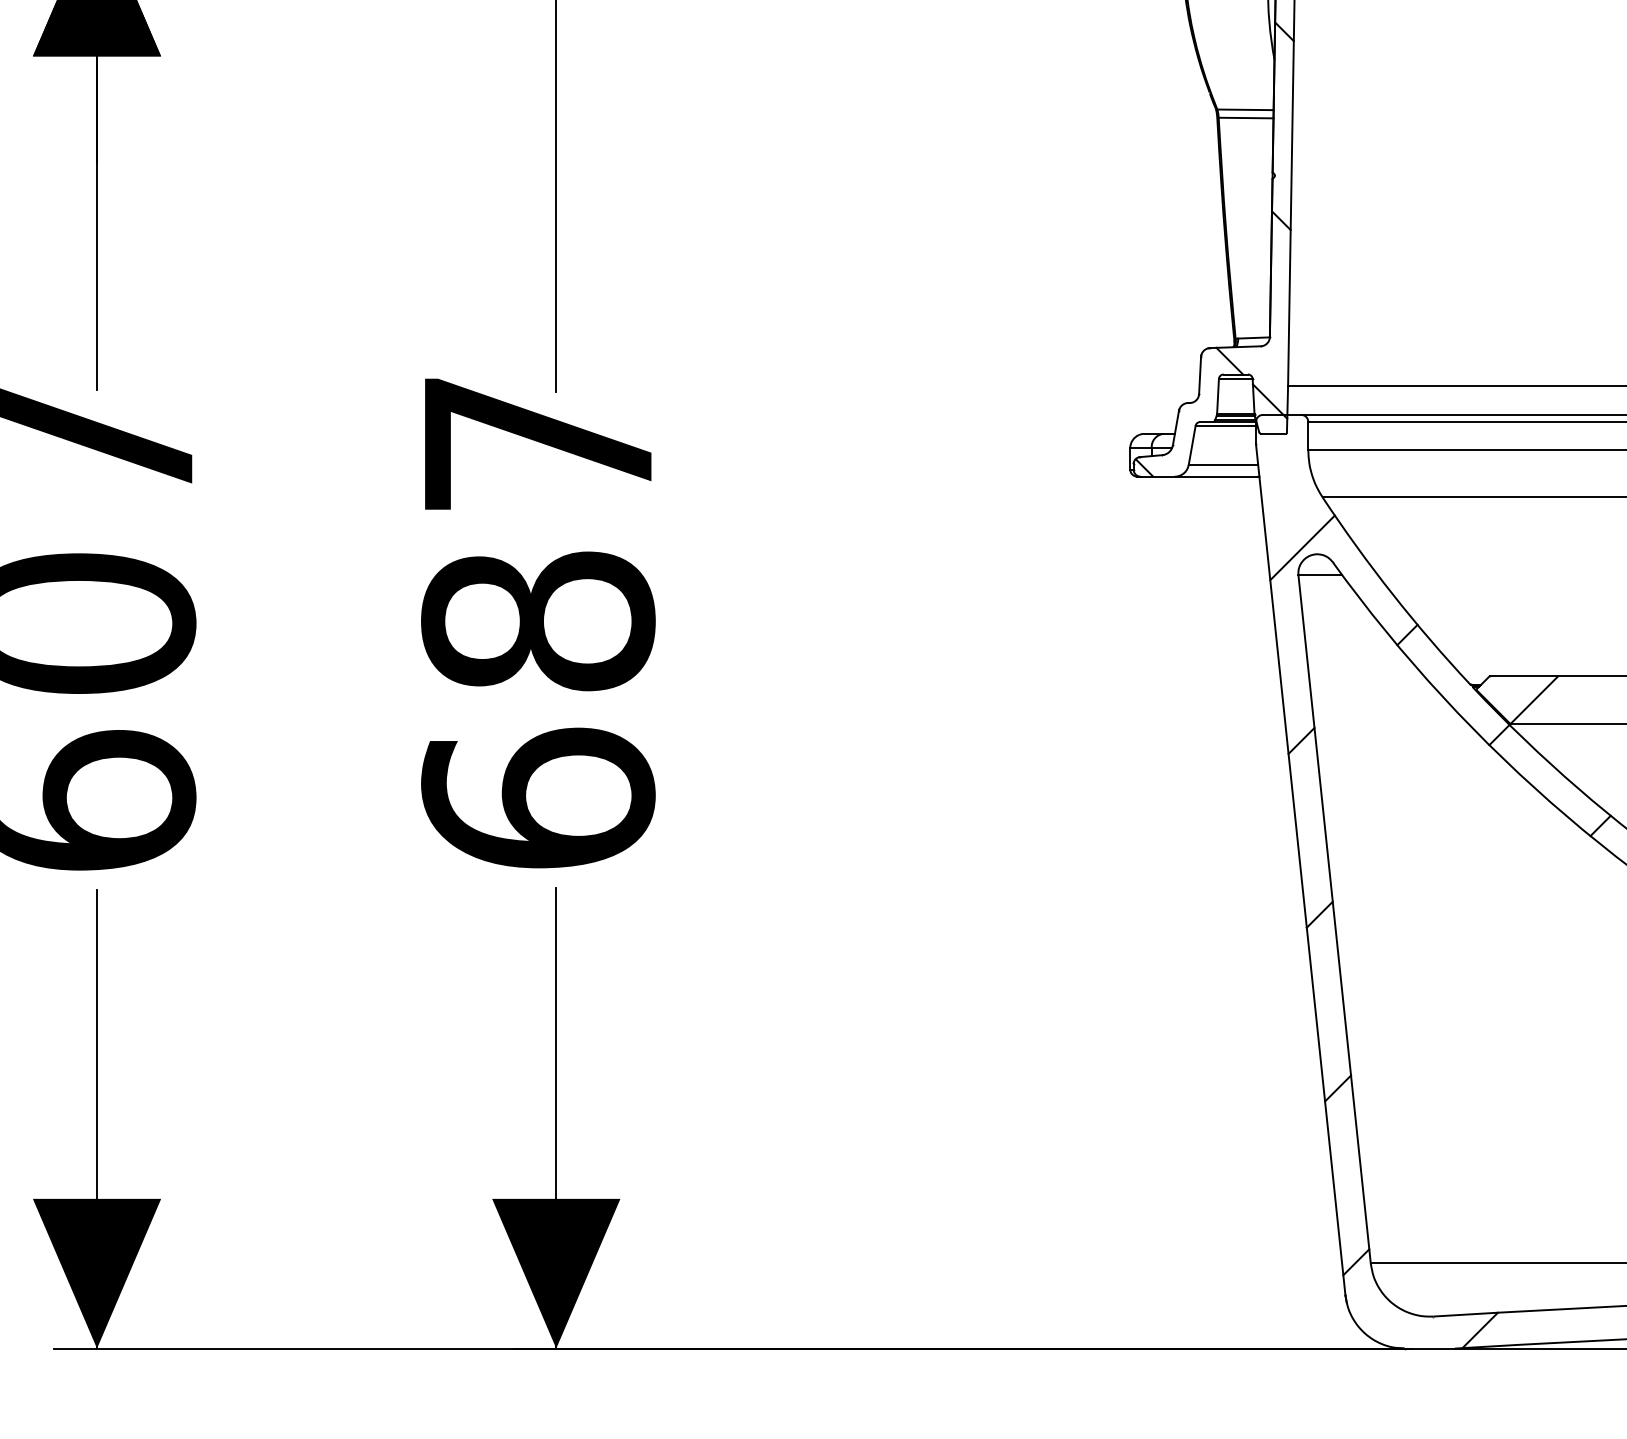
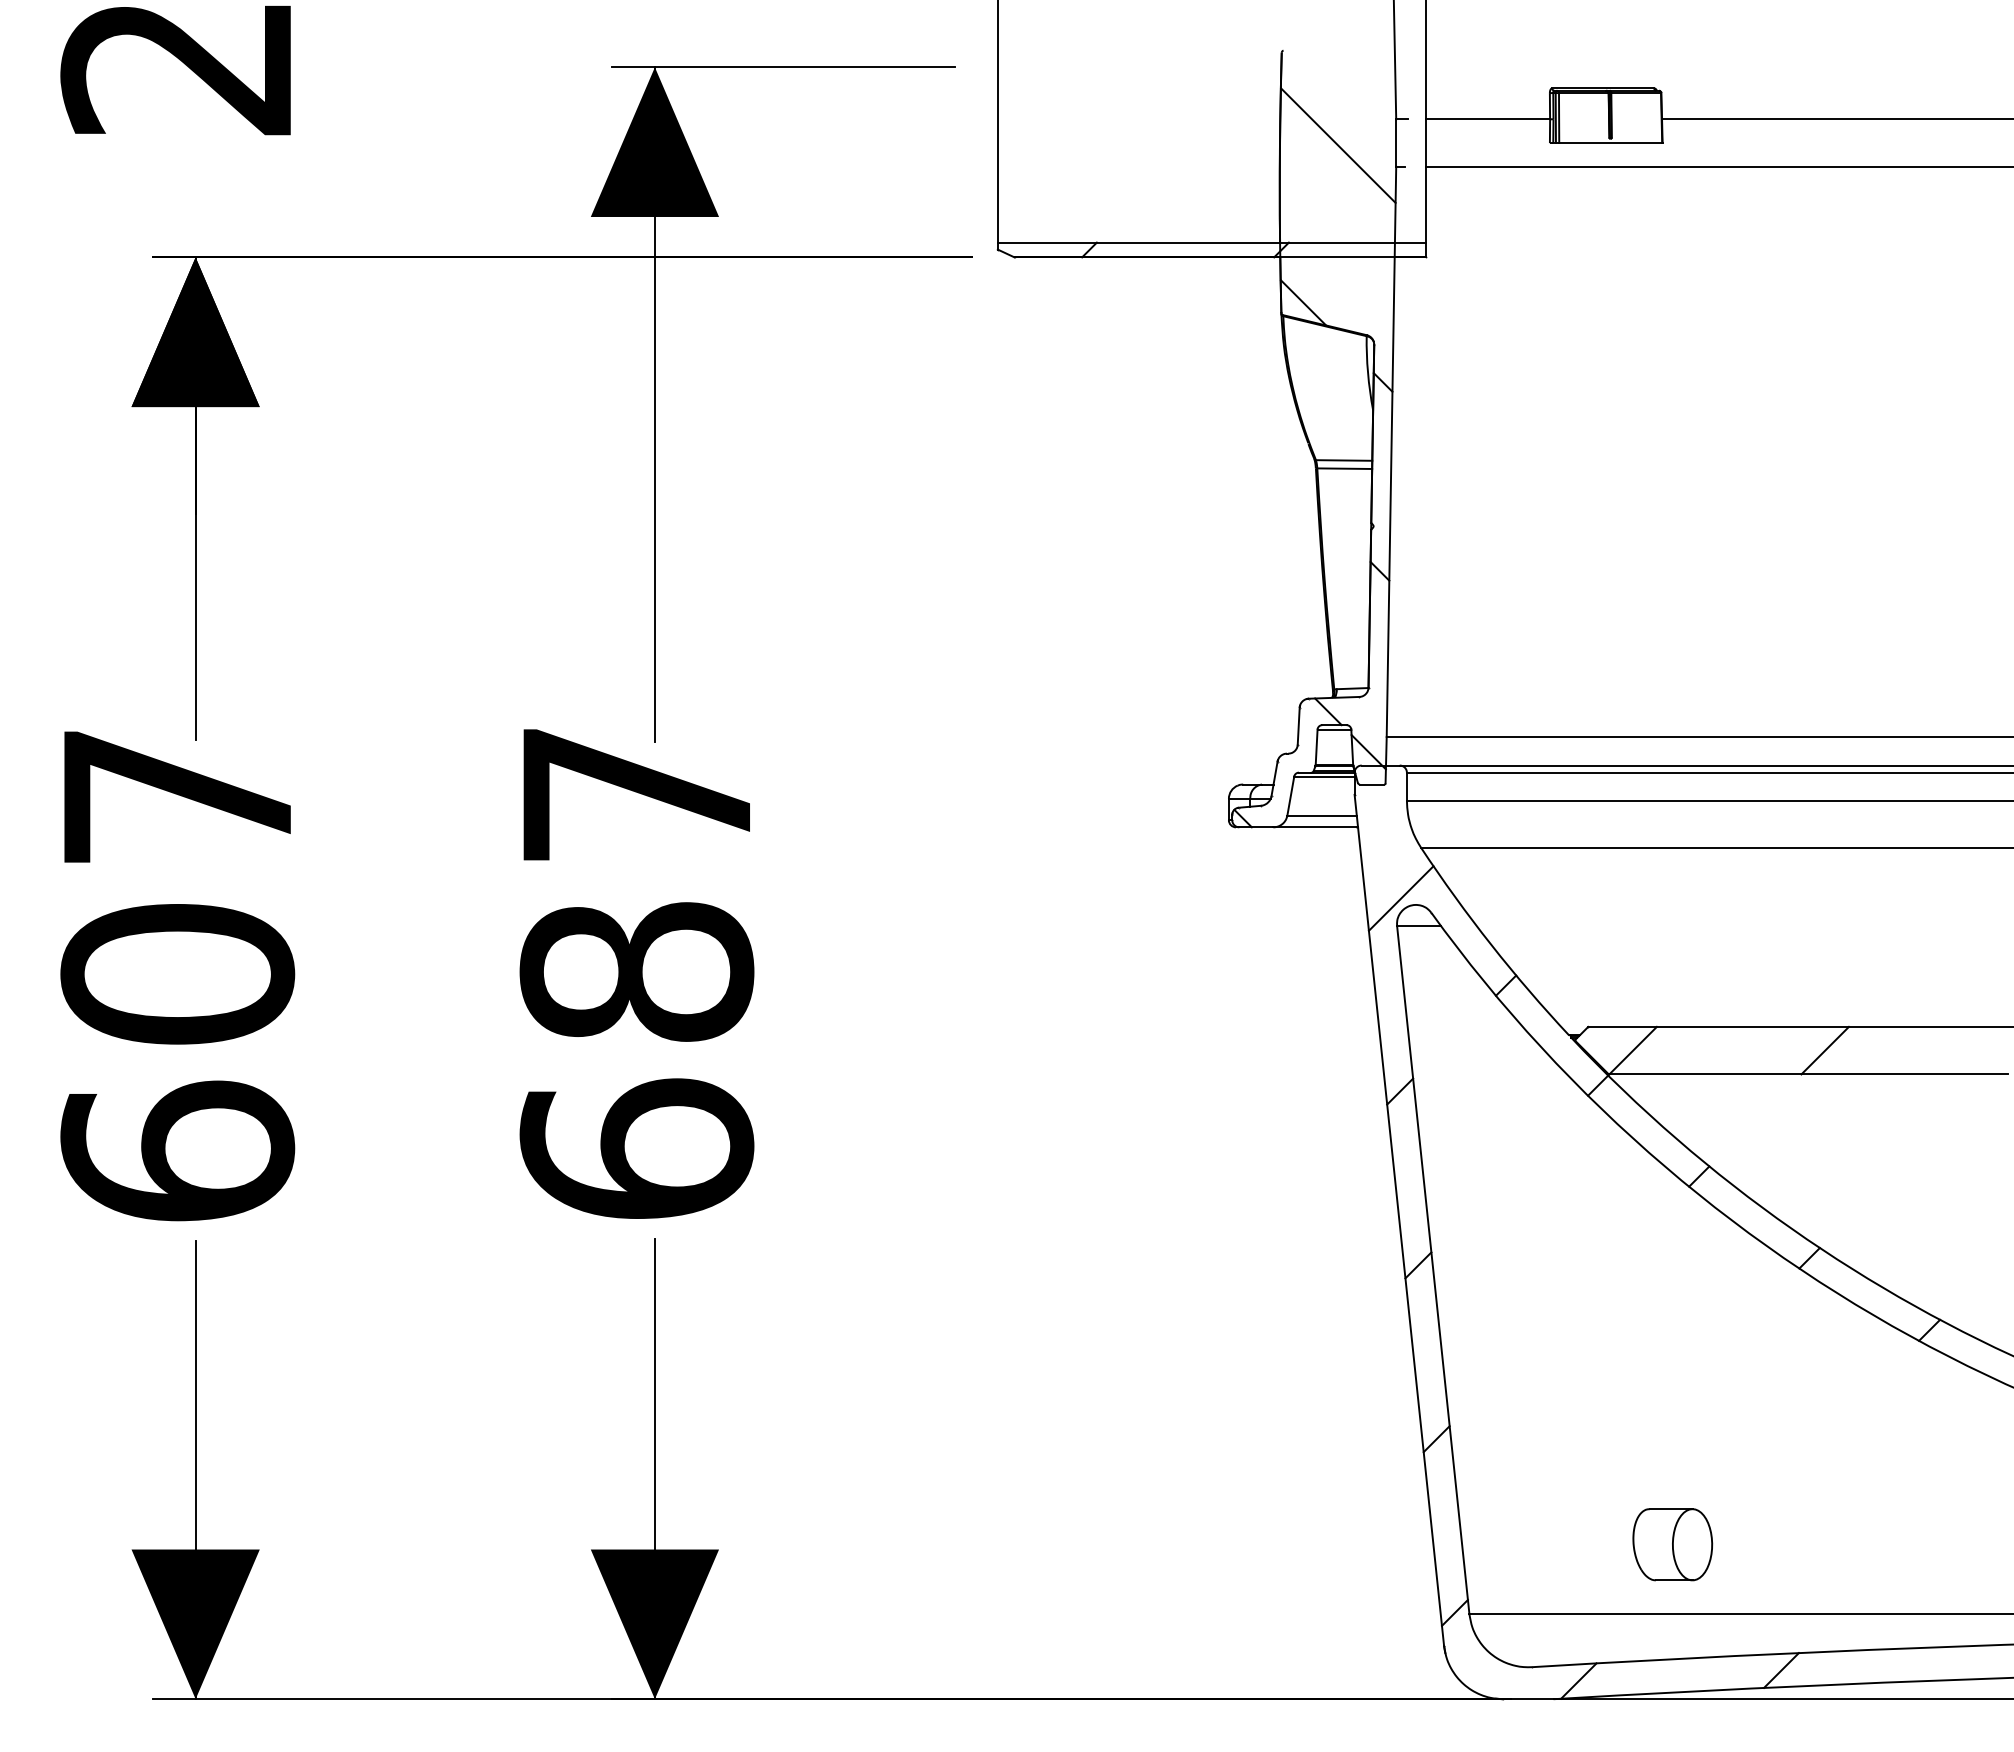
part: (1573, 1193) -> (1672, 1544), added

